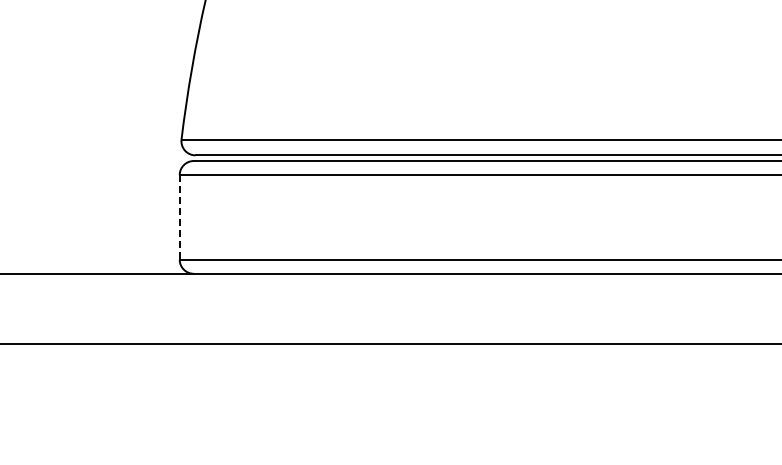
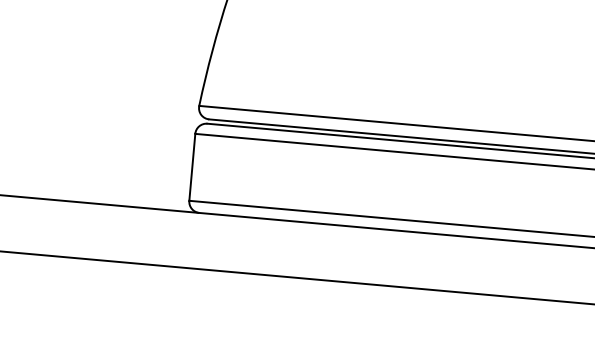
line: (179, 217) -> (192, 167), dashed -> solid

